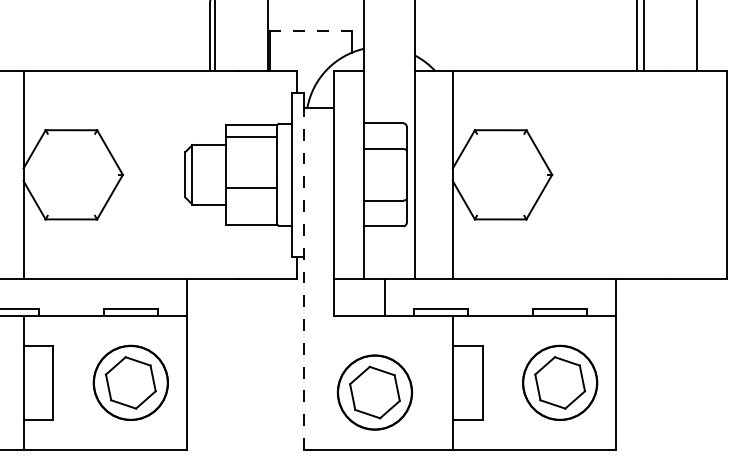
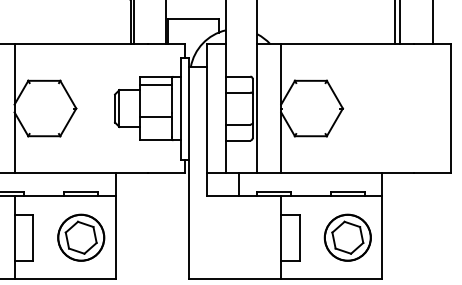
line: (311, 31) -> (193, 19), dashed -> solid
line: (303, 277) -> (188, 172), dashed -> solid
part: (374, 392) -> (232, 243), removed

